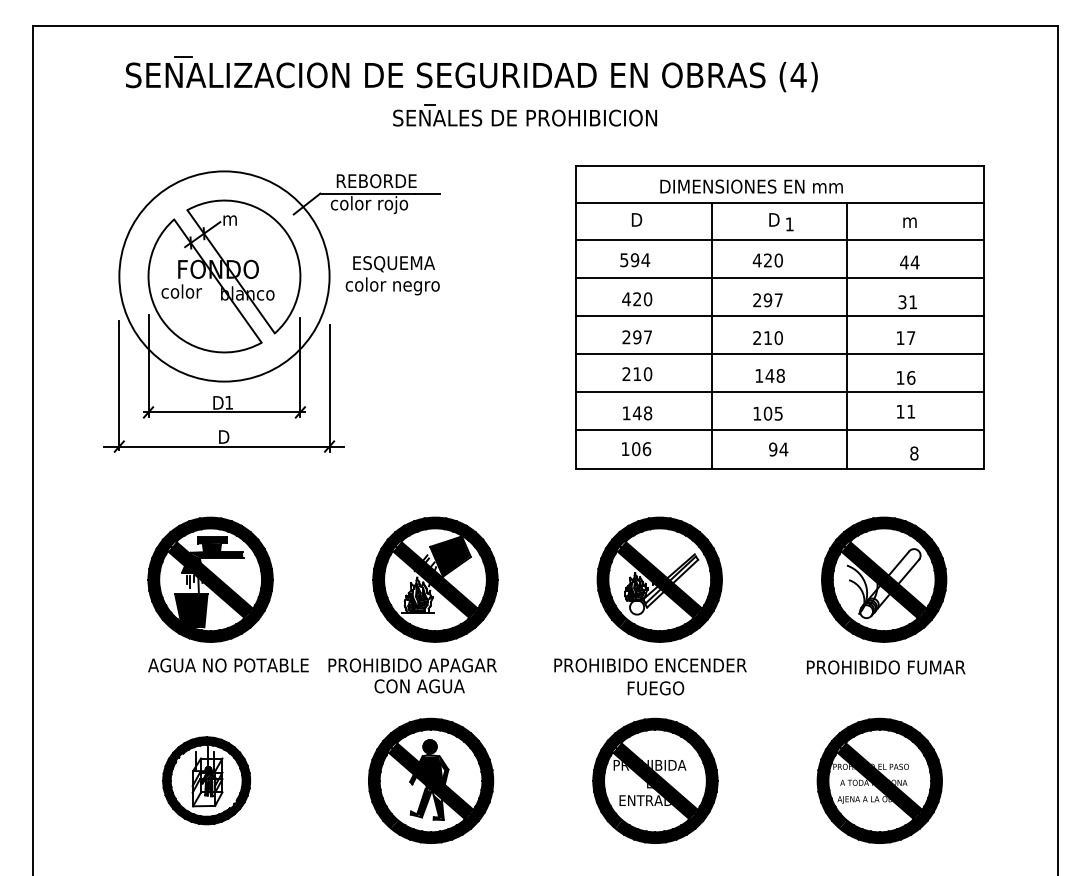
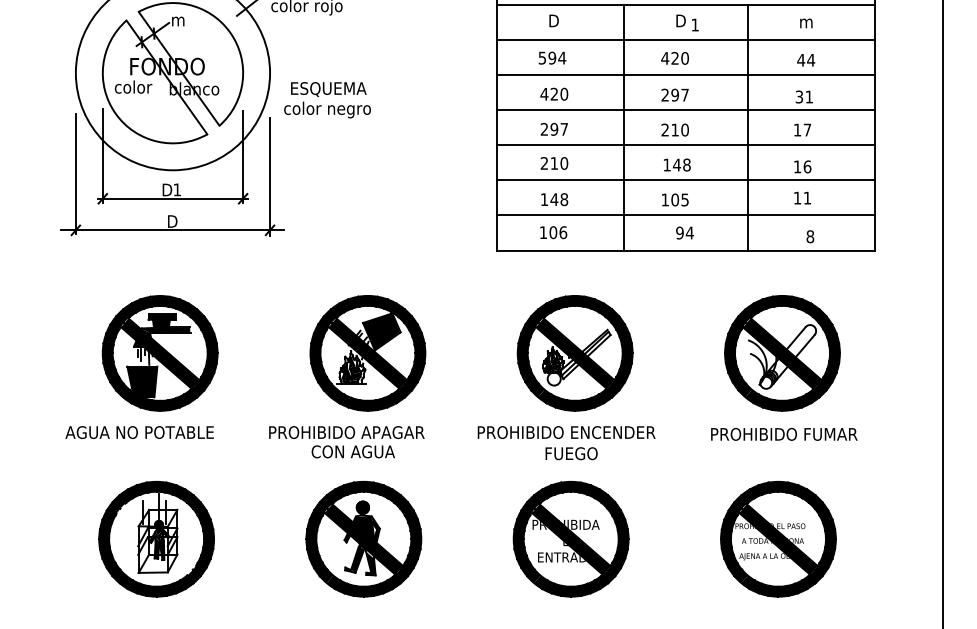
text: (392, 275) -> (327, 99), moved
text: (228, 665) -> (139, 432), moved
part: (206, 780) -> (156, 538), size x1.43

